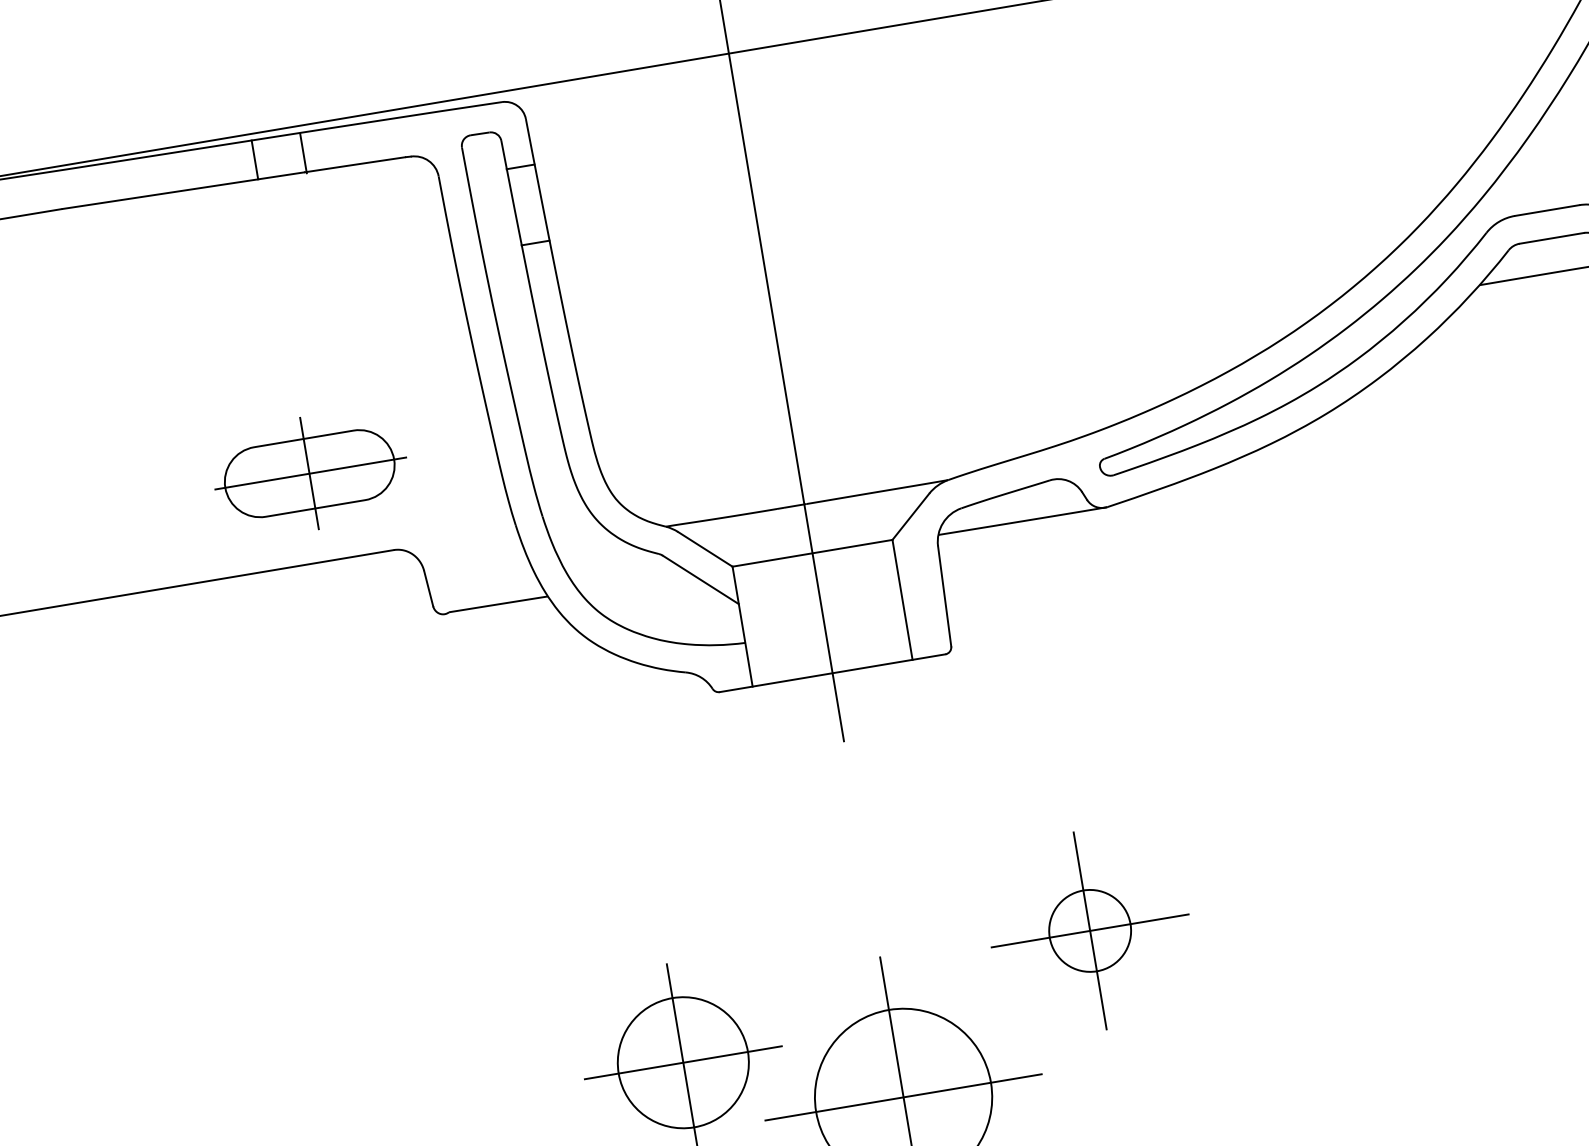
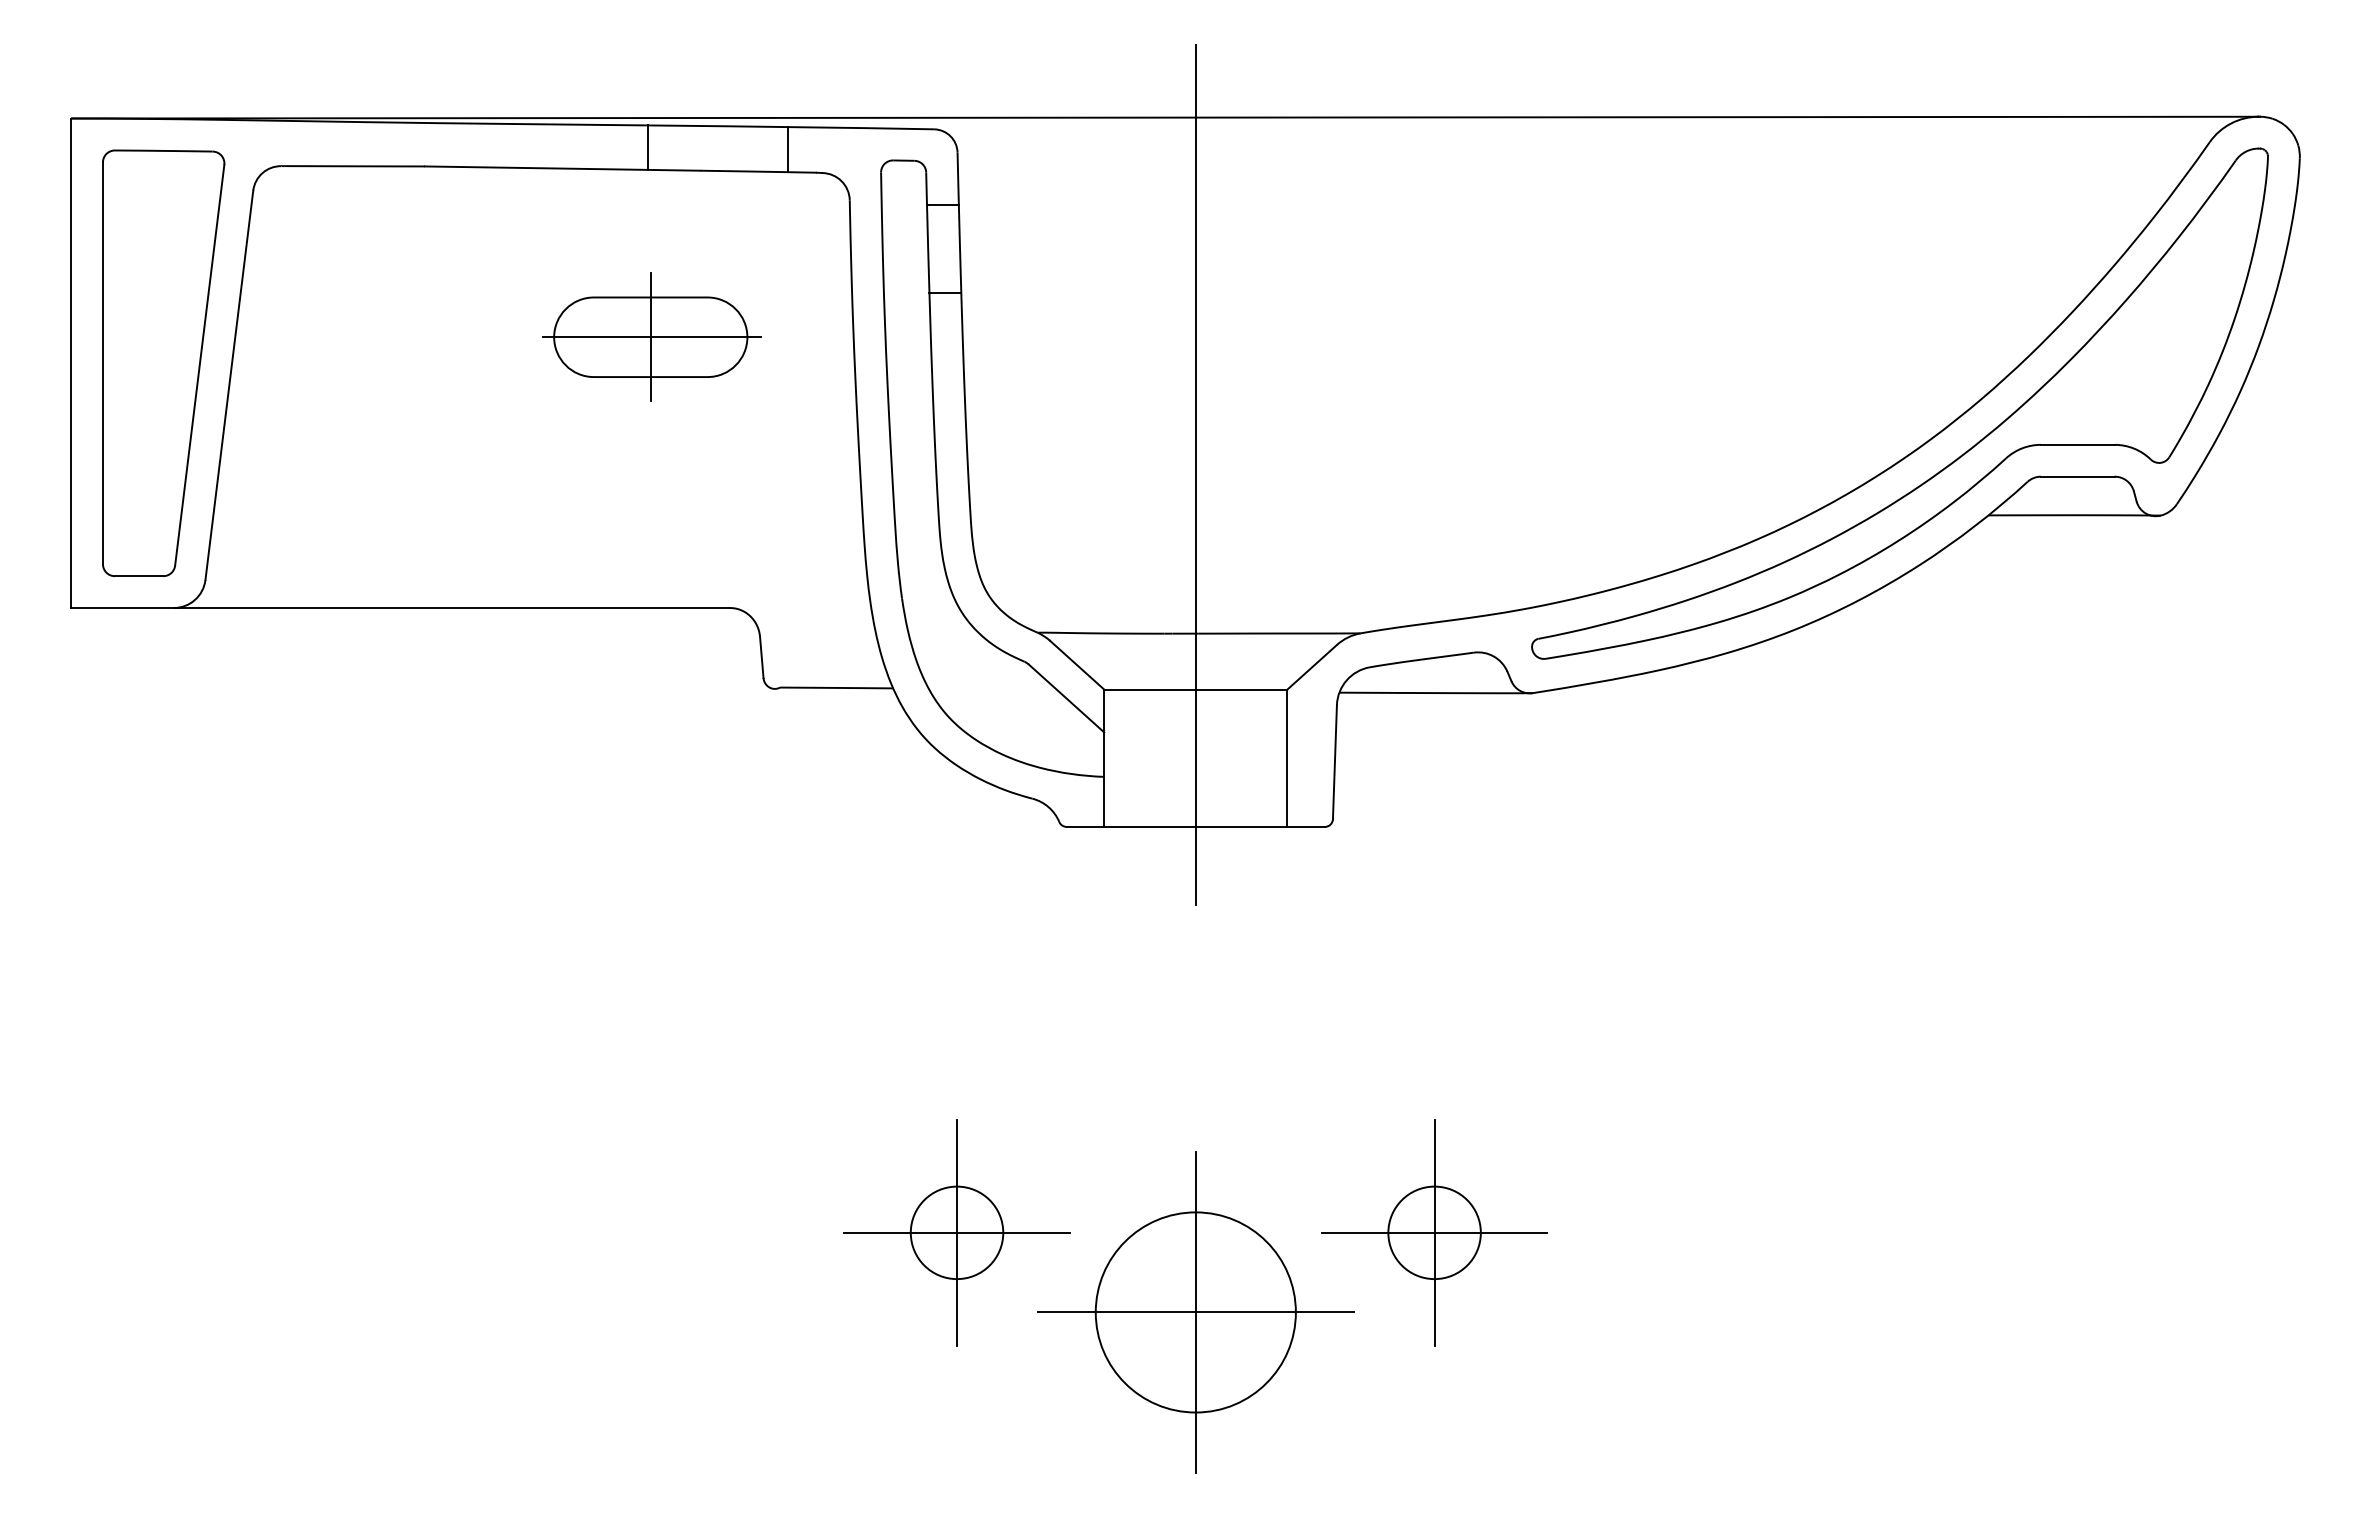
line: (303, 153) -> (787, 149), moved
part: (310, 472) -> (651, 336), moved
part: (1090, 930) -> (1434, 1232), moved
circle: (682, 1062) -> (956, 1232), size x0.62

